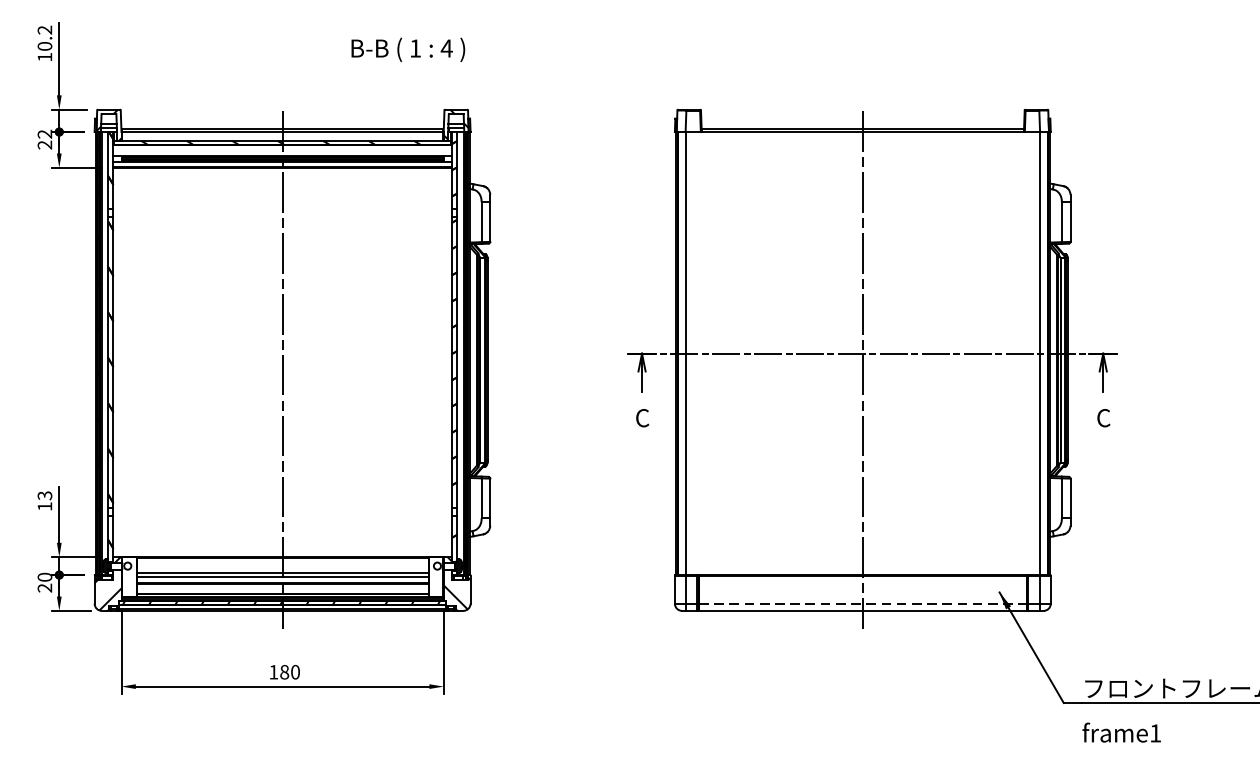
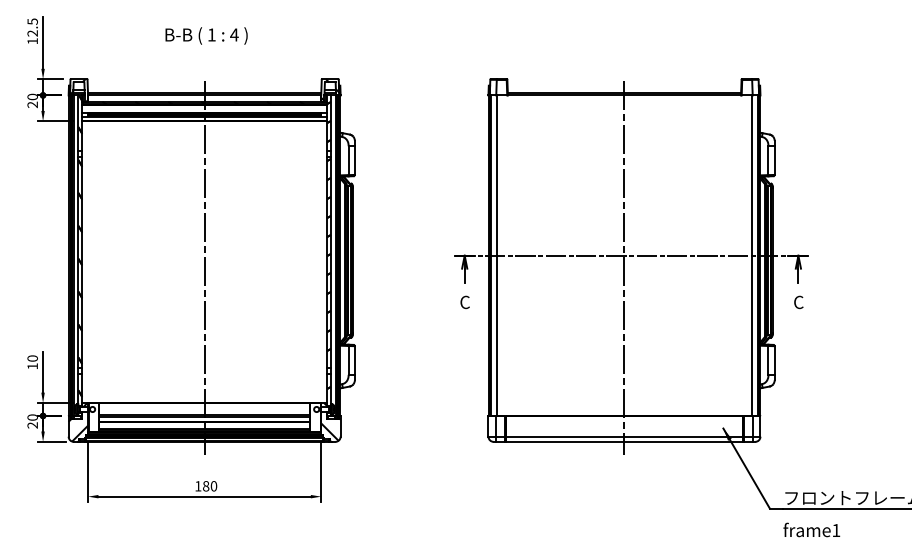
text: (44, 38) -> (32, 27), 10.2 -> 12.5
text: (408, 49) -> (206, 35), moved
text: (44, 133) -> (32, 96), 22 -> 20
text: (44, 495) -> (32, 358), 13 -> 10
line: (862, 603) -> (624, 436), dashed -> solid

